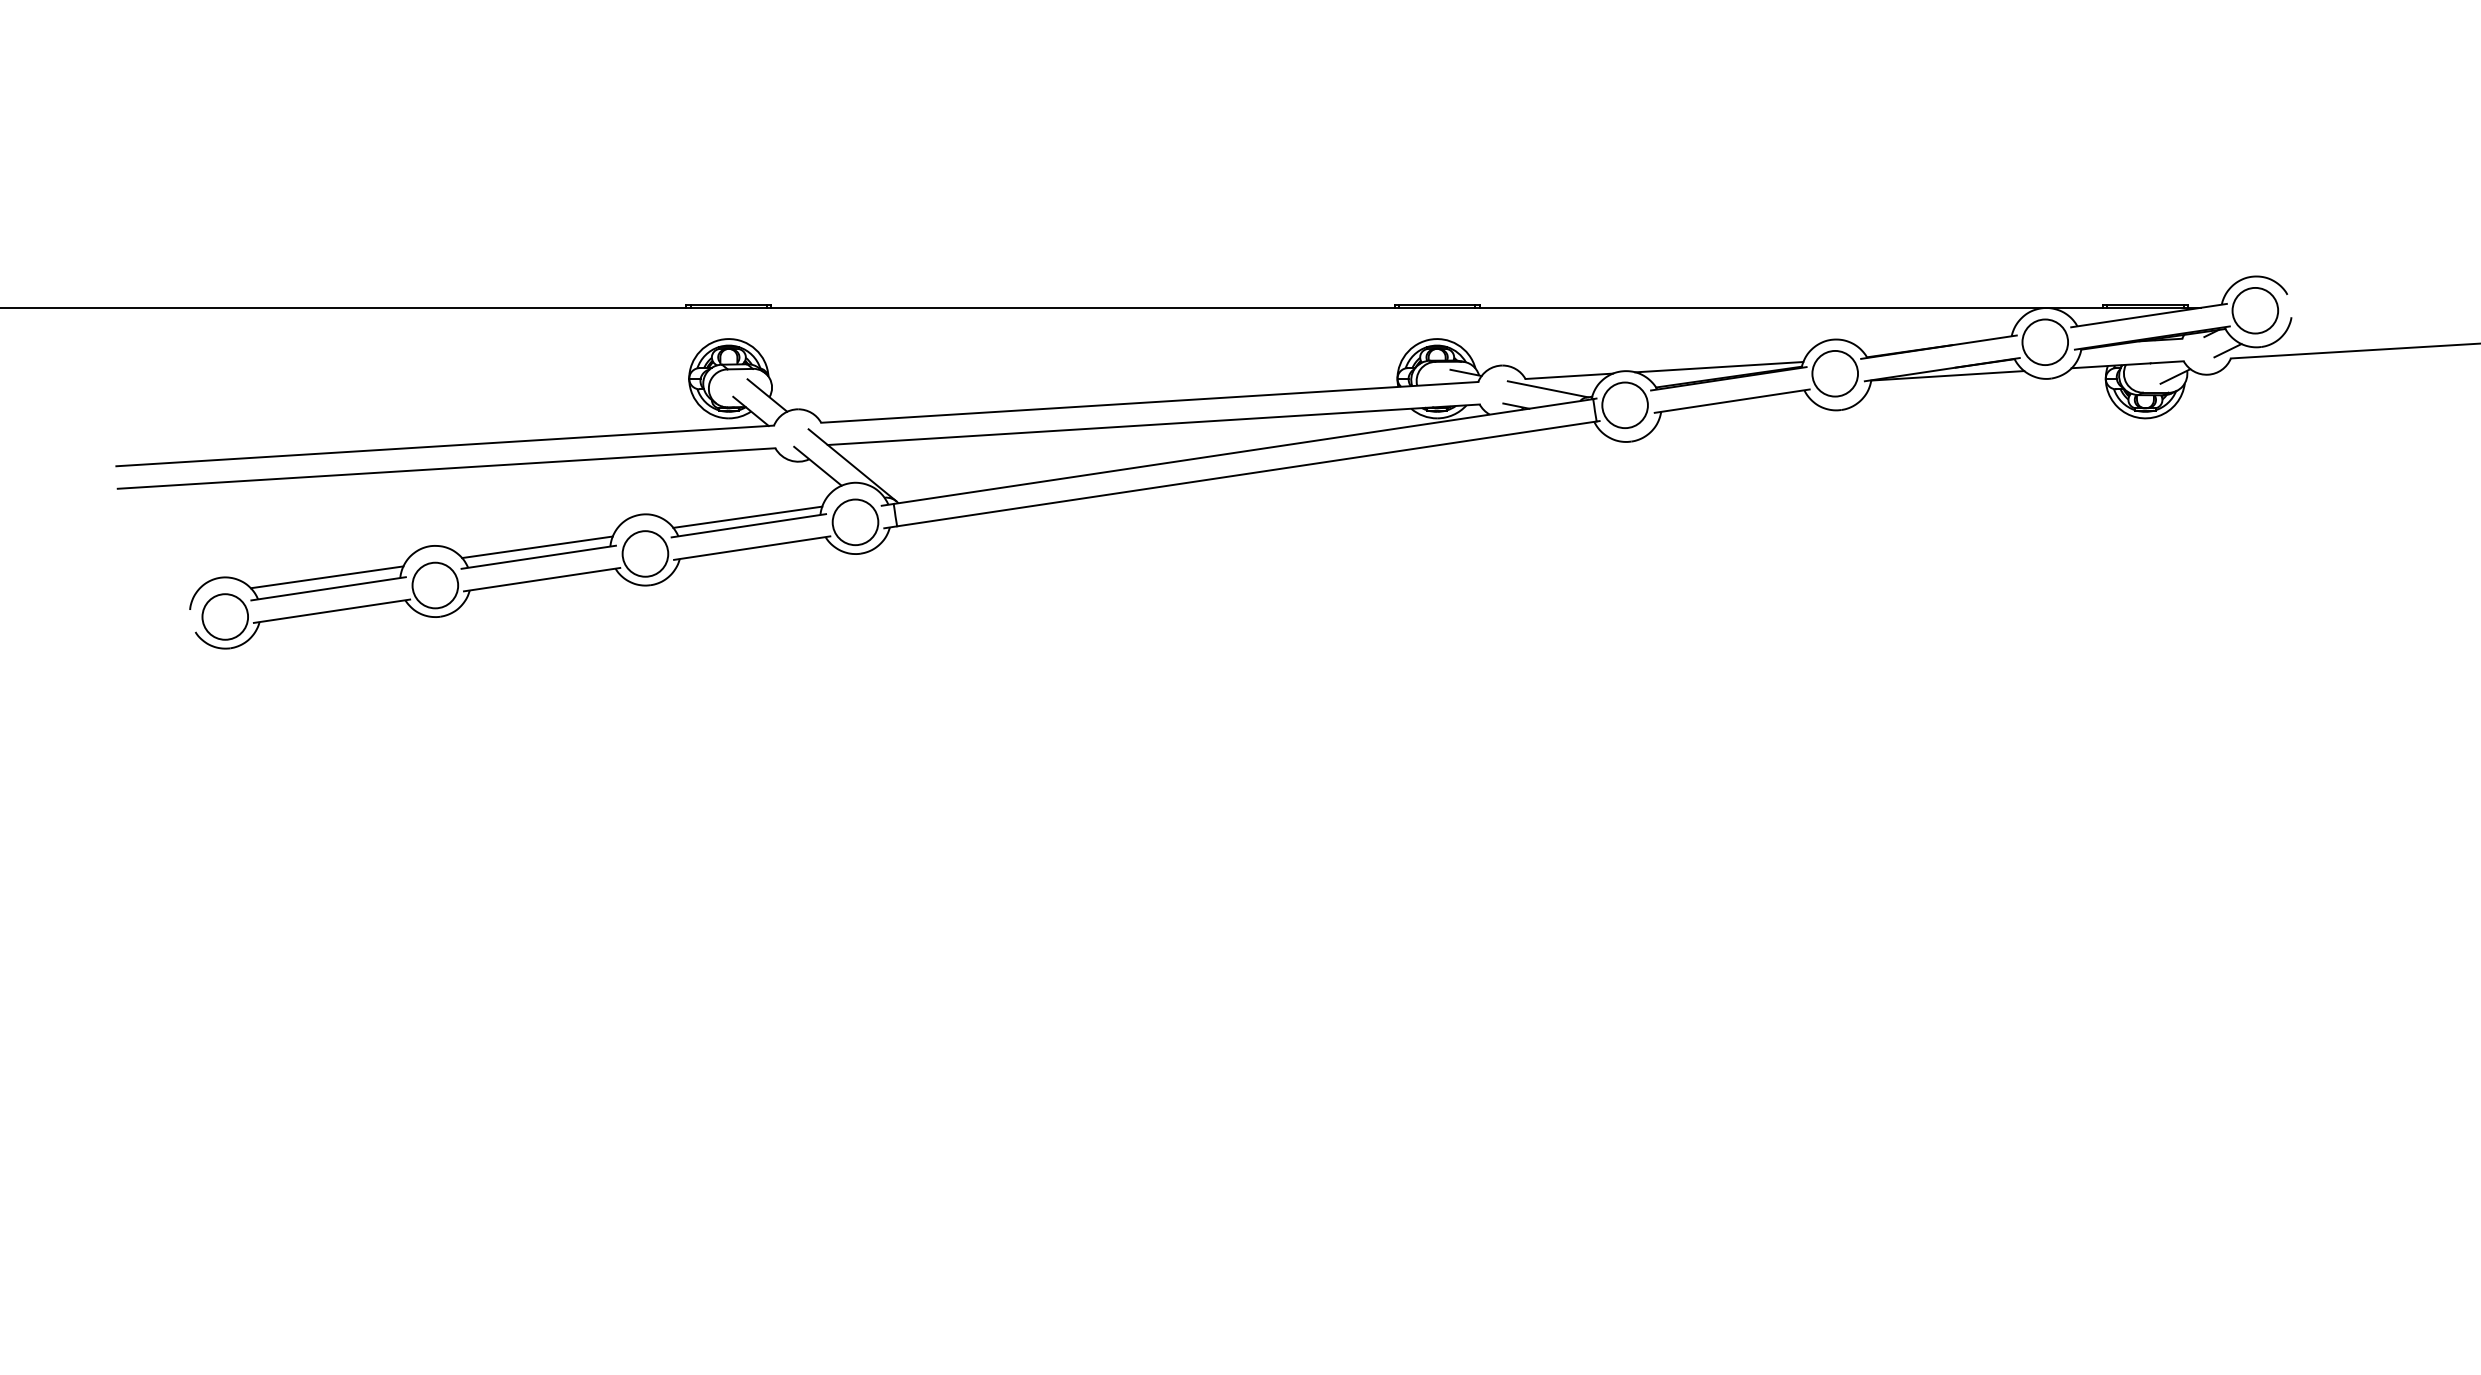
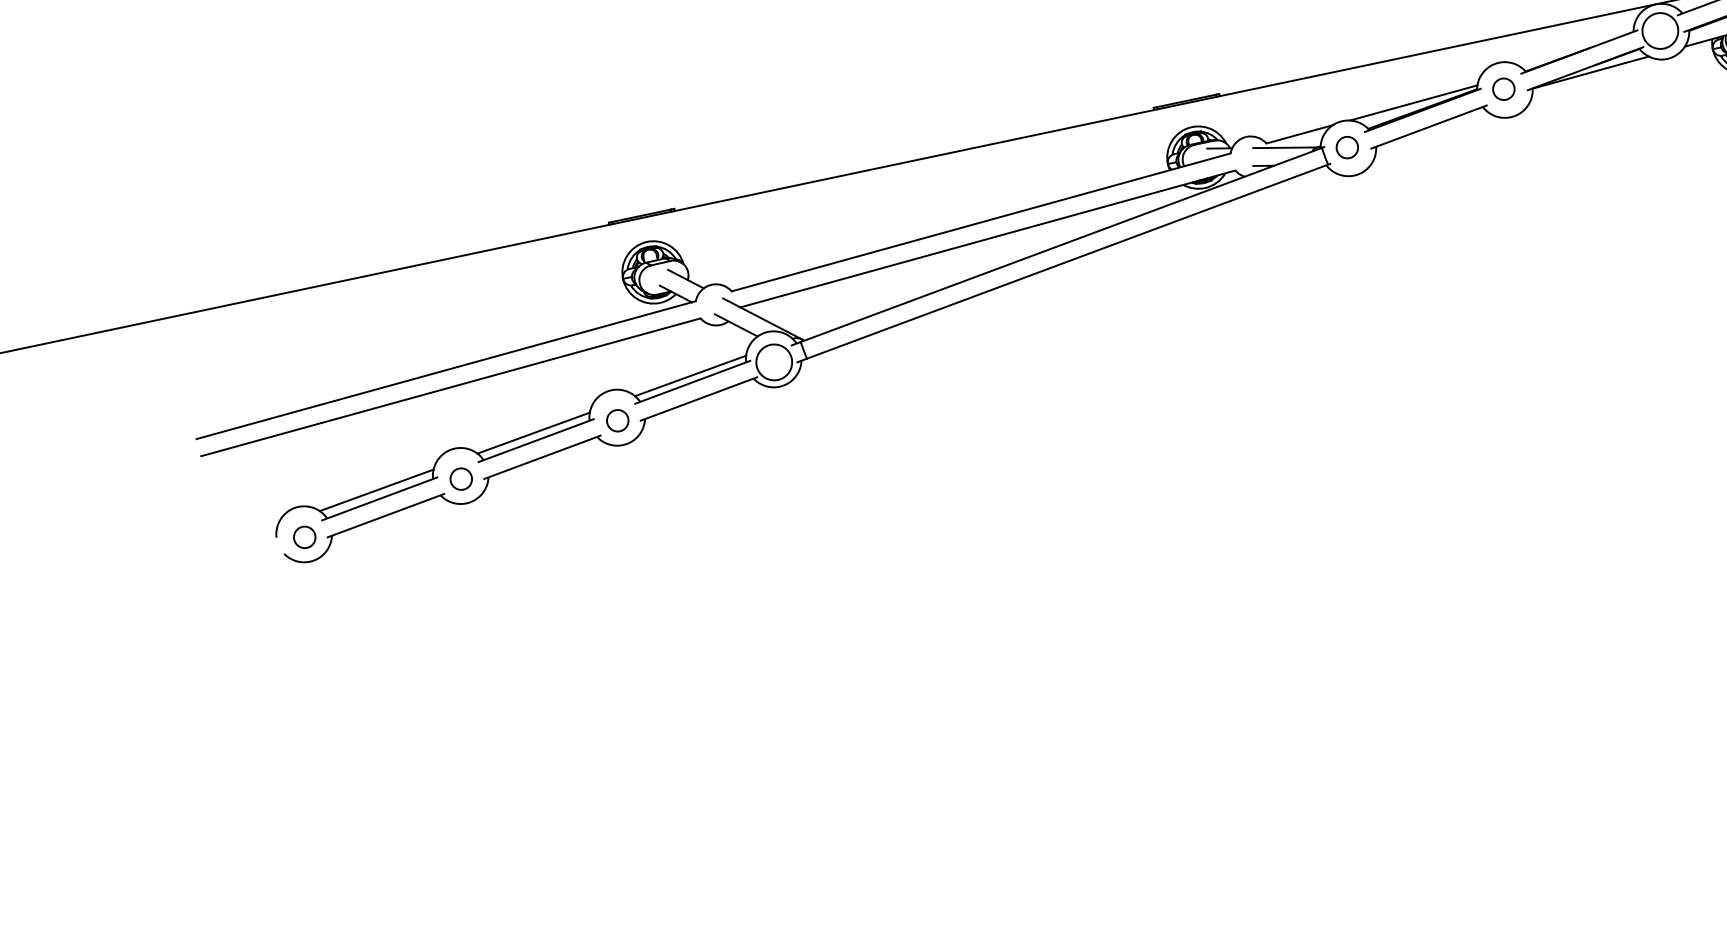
circle: (1835, 373) -> (1504, 89), size x0.6
circle: (1624, 405) -> (1346, 147), size x0.6
circle: (645, 553) -> (617, 420), size x0.6
circle: (435, 585) -> (461, 479), size x0.6
circle: (225, 616) -> (304, 536), size x0.6

